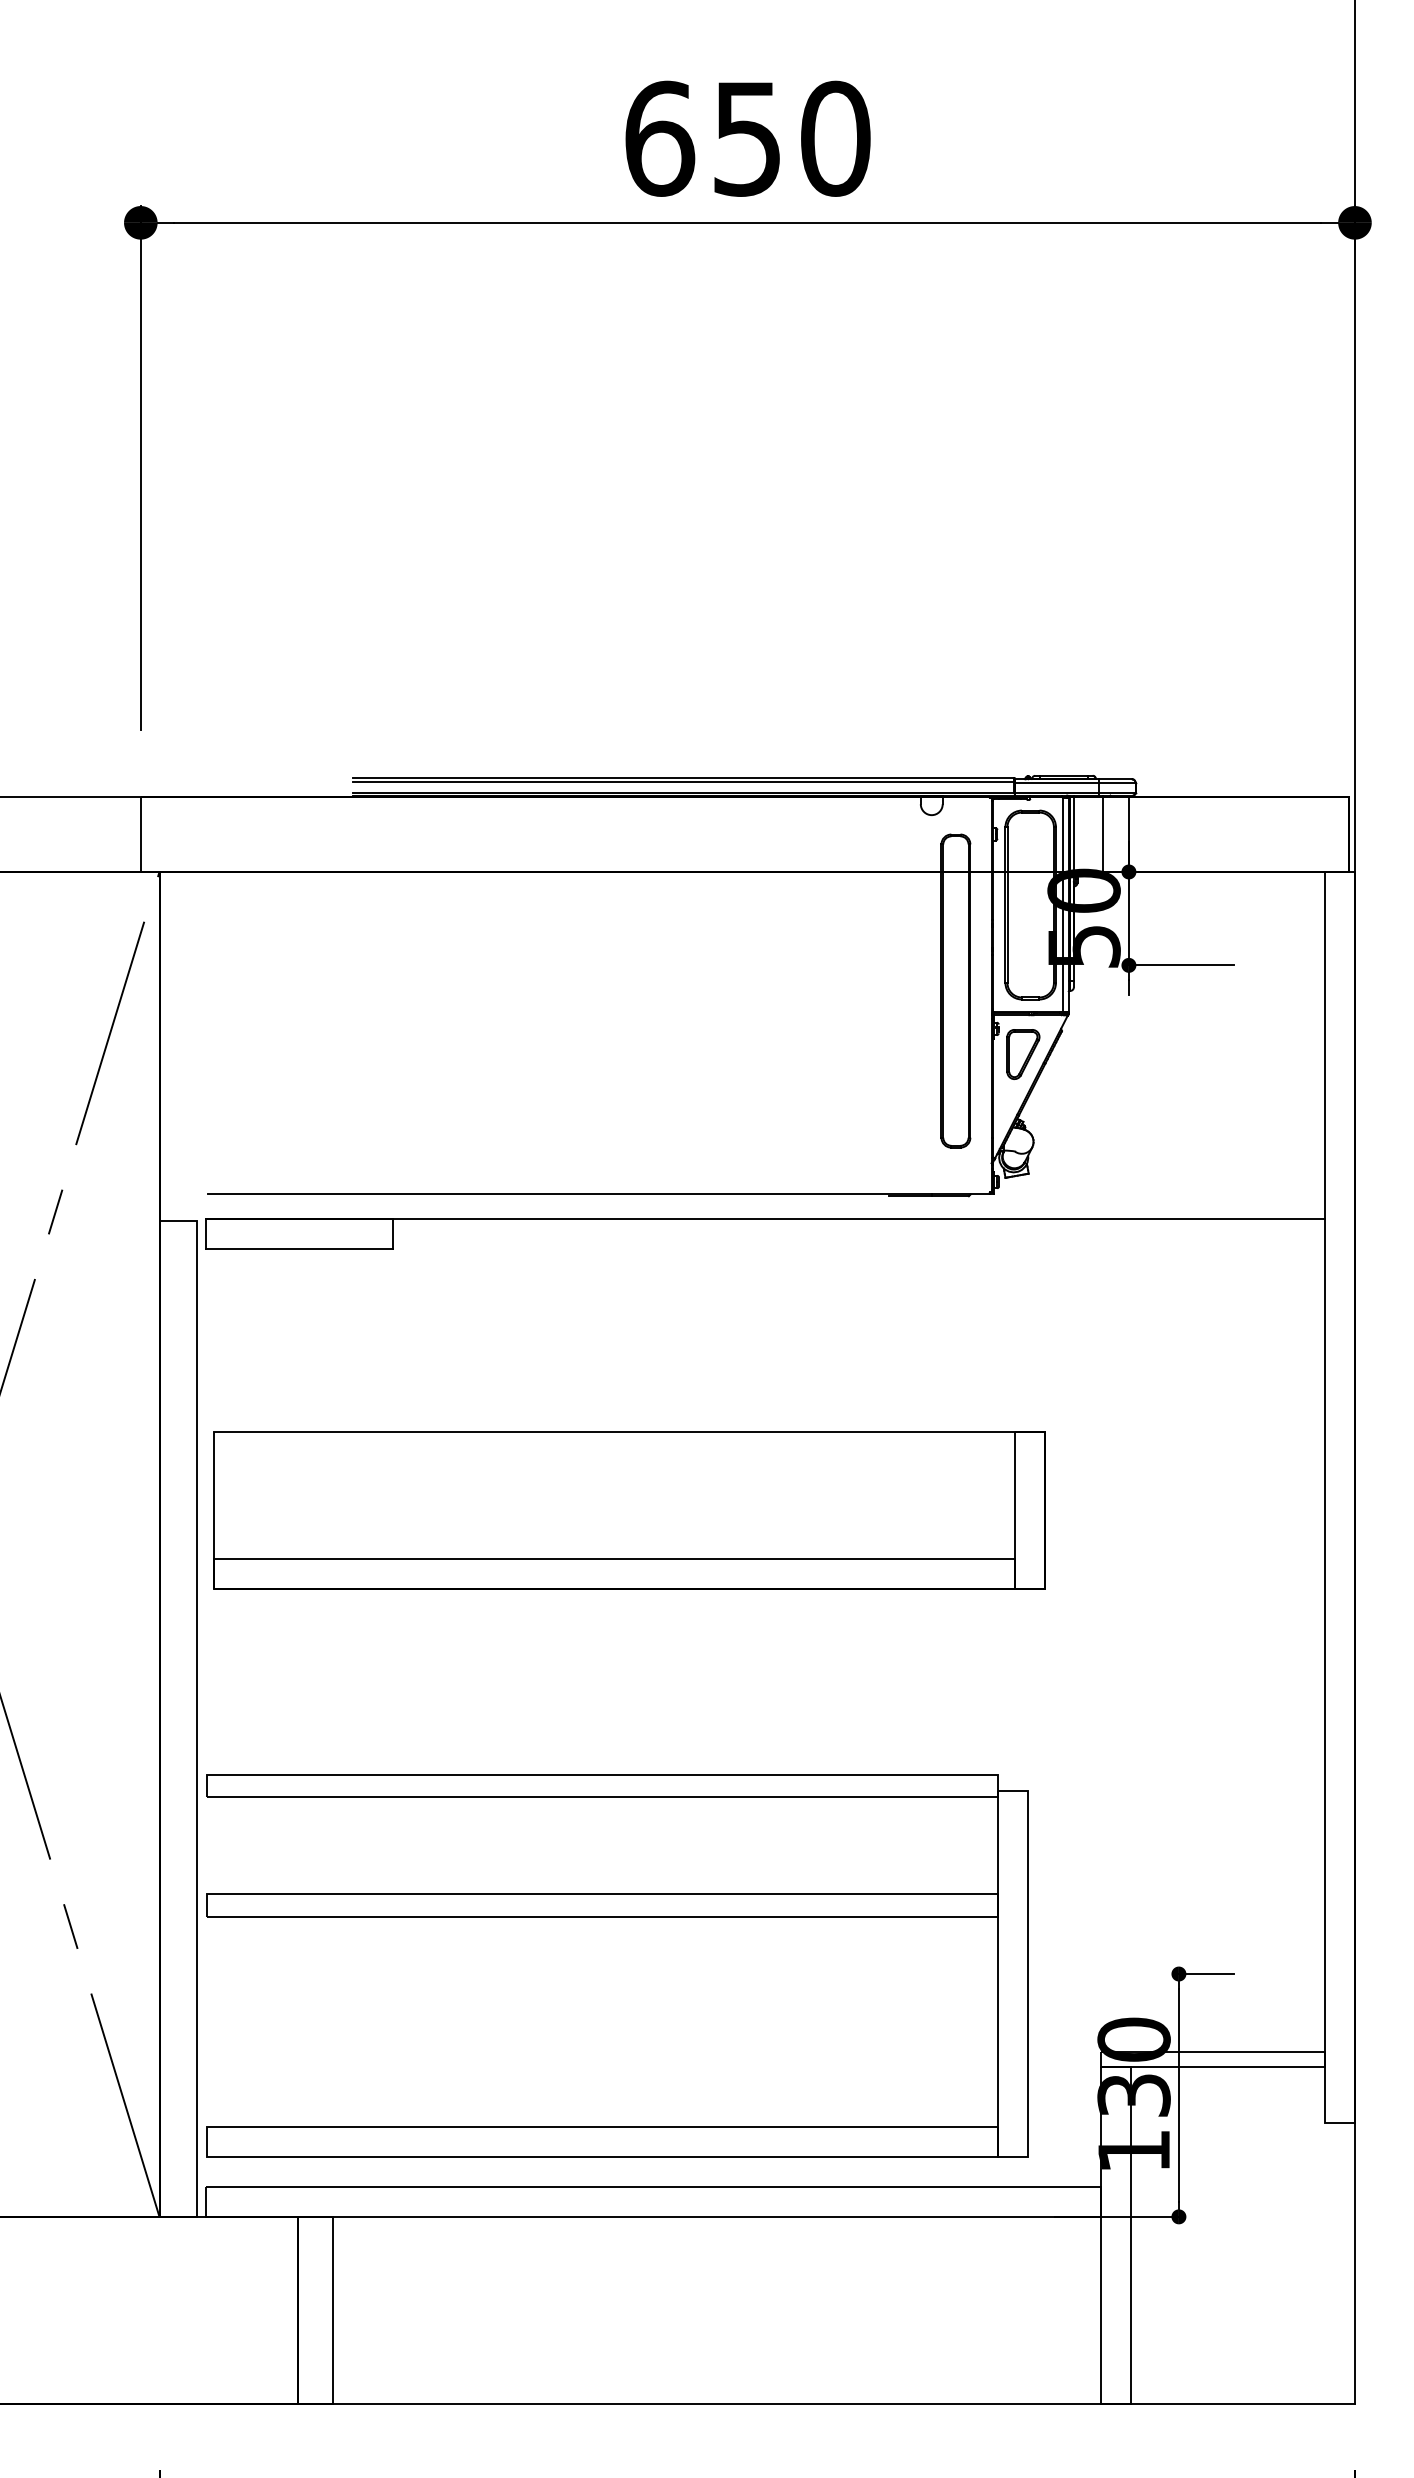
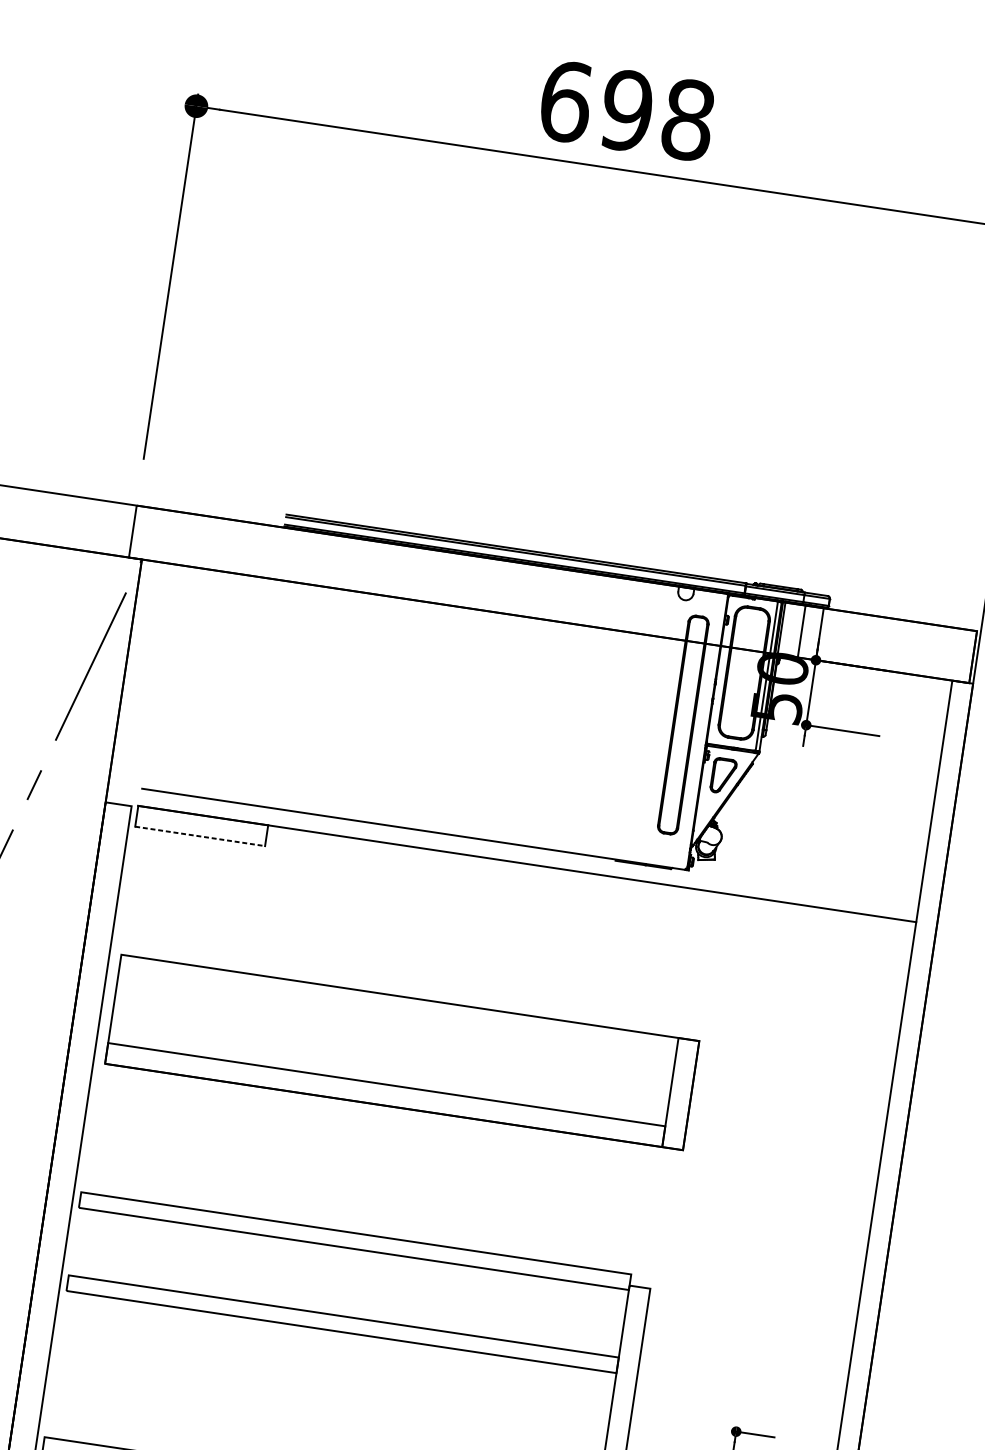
text: (791, 138) -> (657, 115), 650 -> 698
line: (300, 1249) -> (200, 836), solid -> dashed

